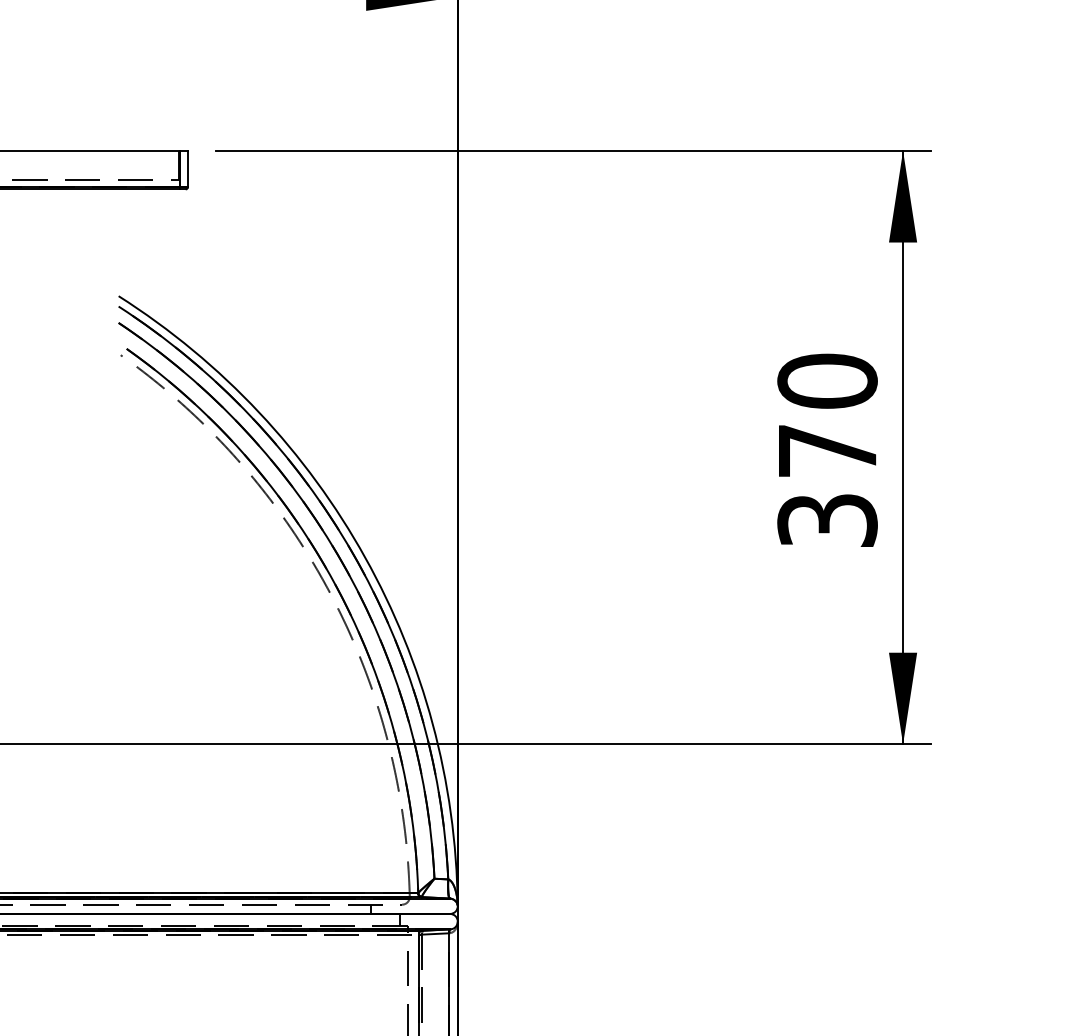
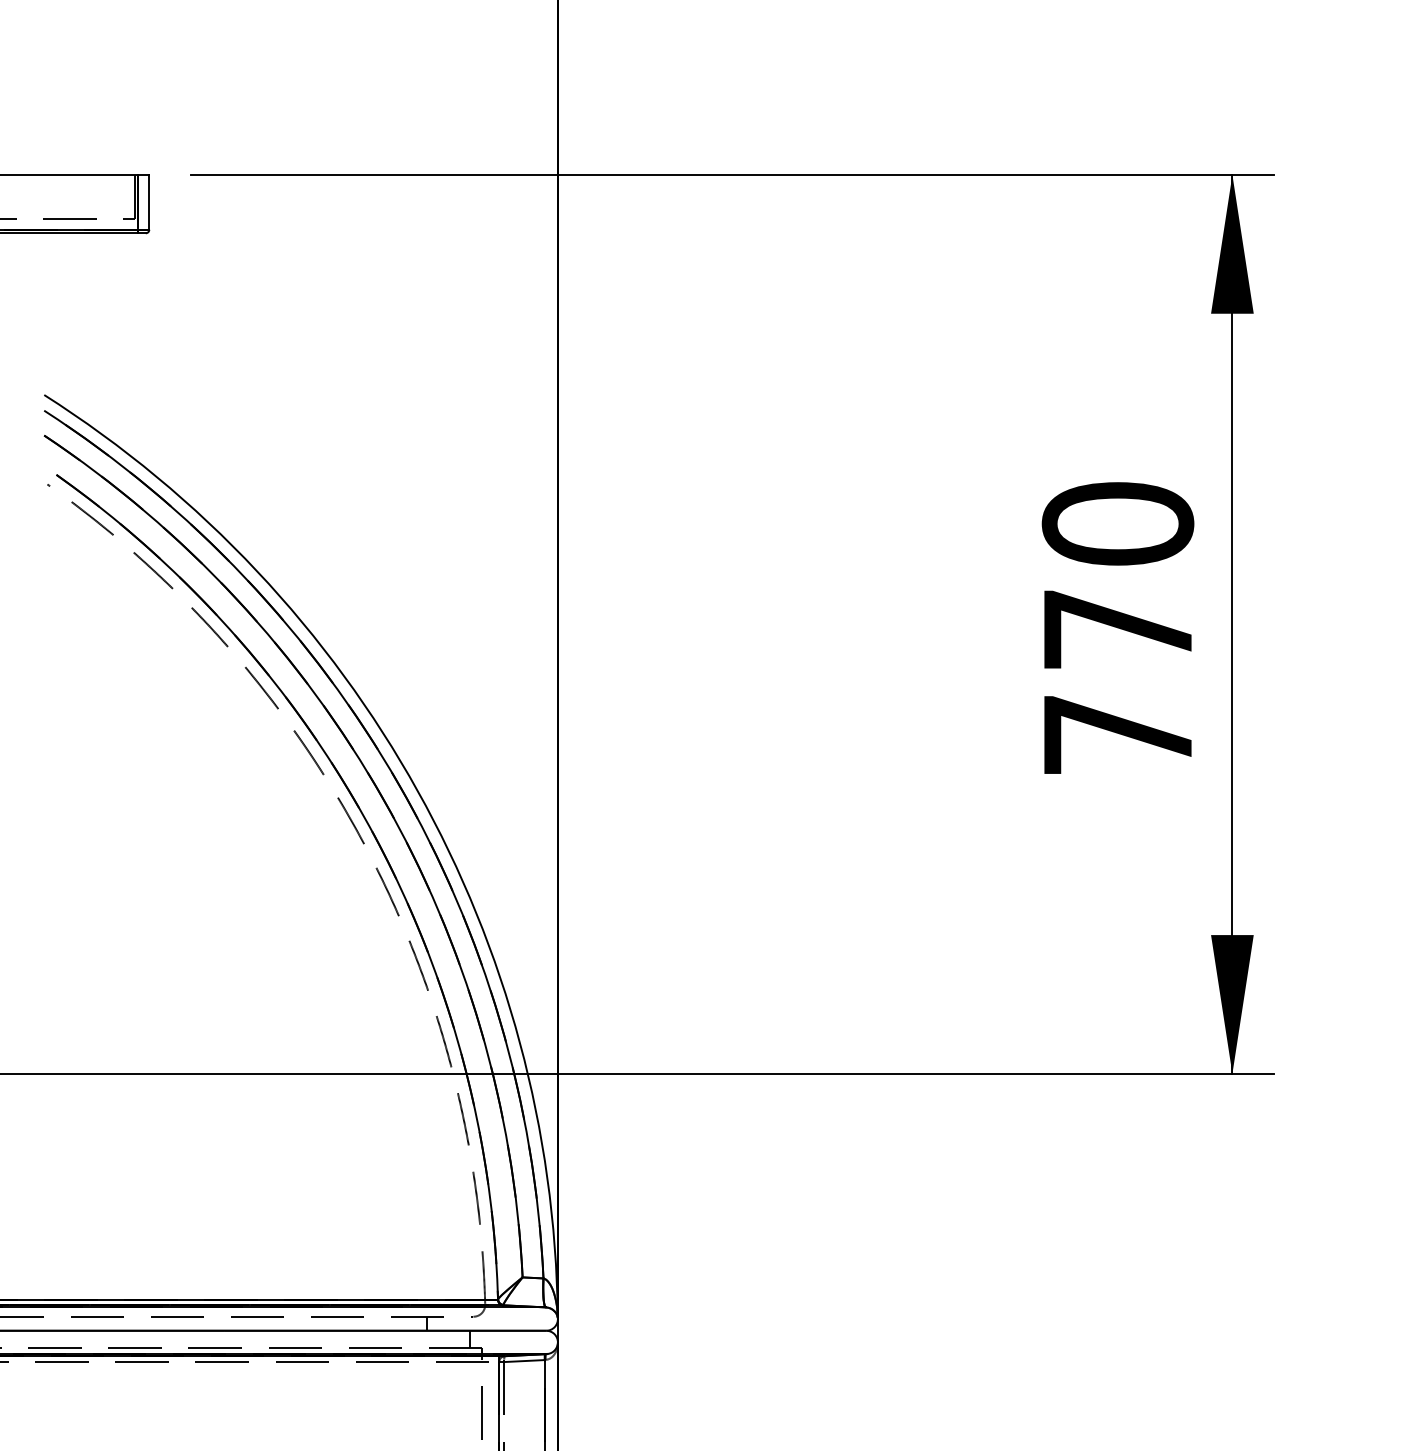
text: (827, 520) -> (1117, 734), 370 -> 770

